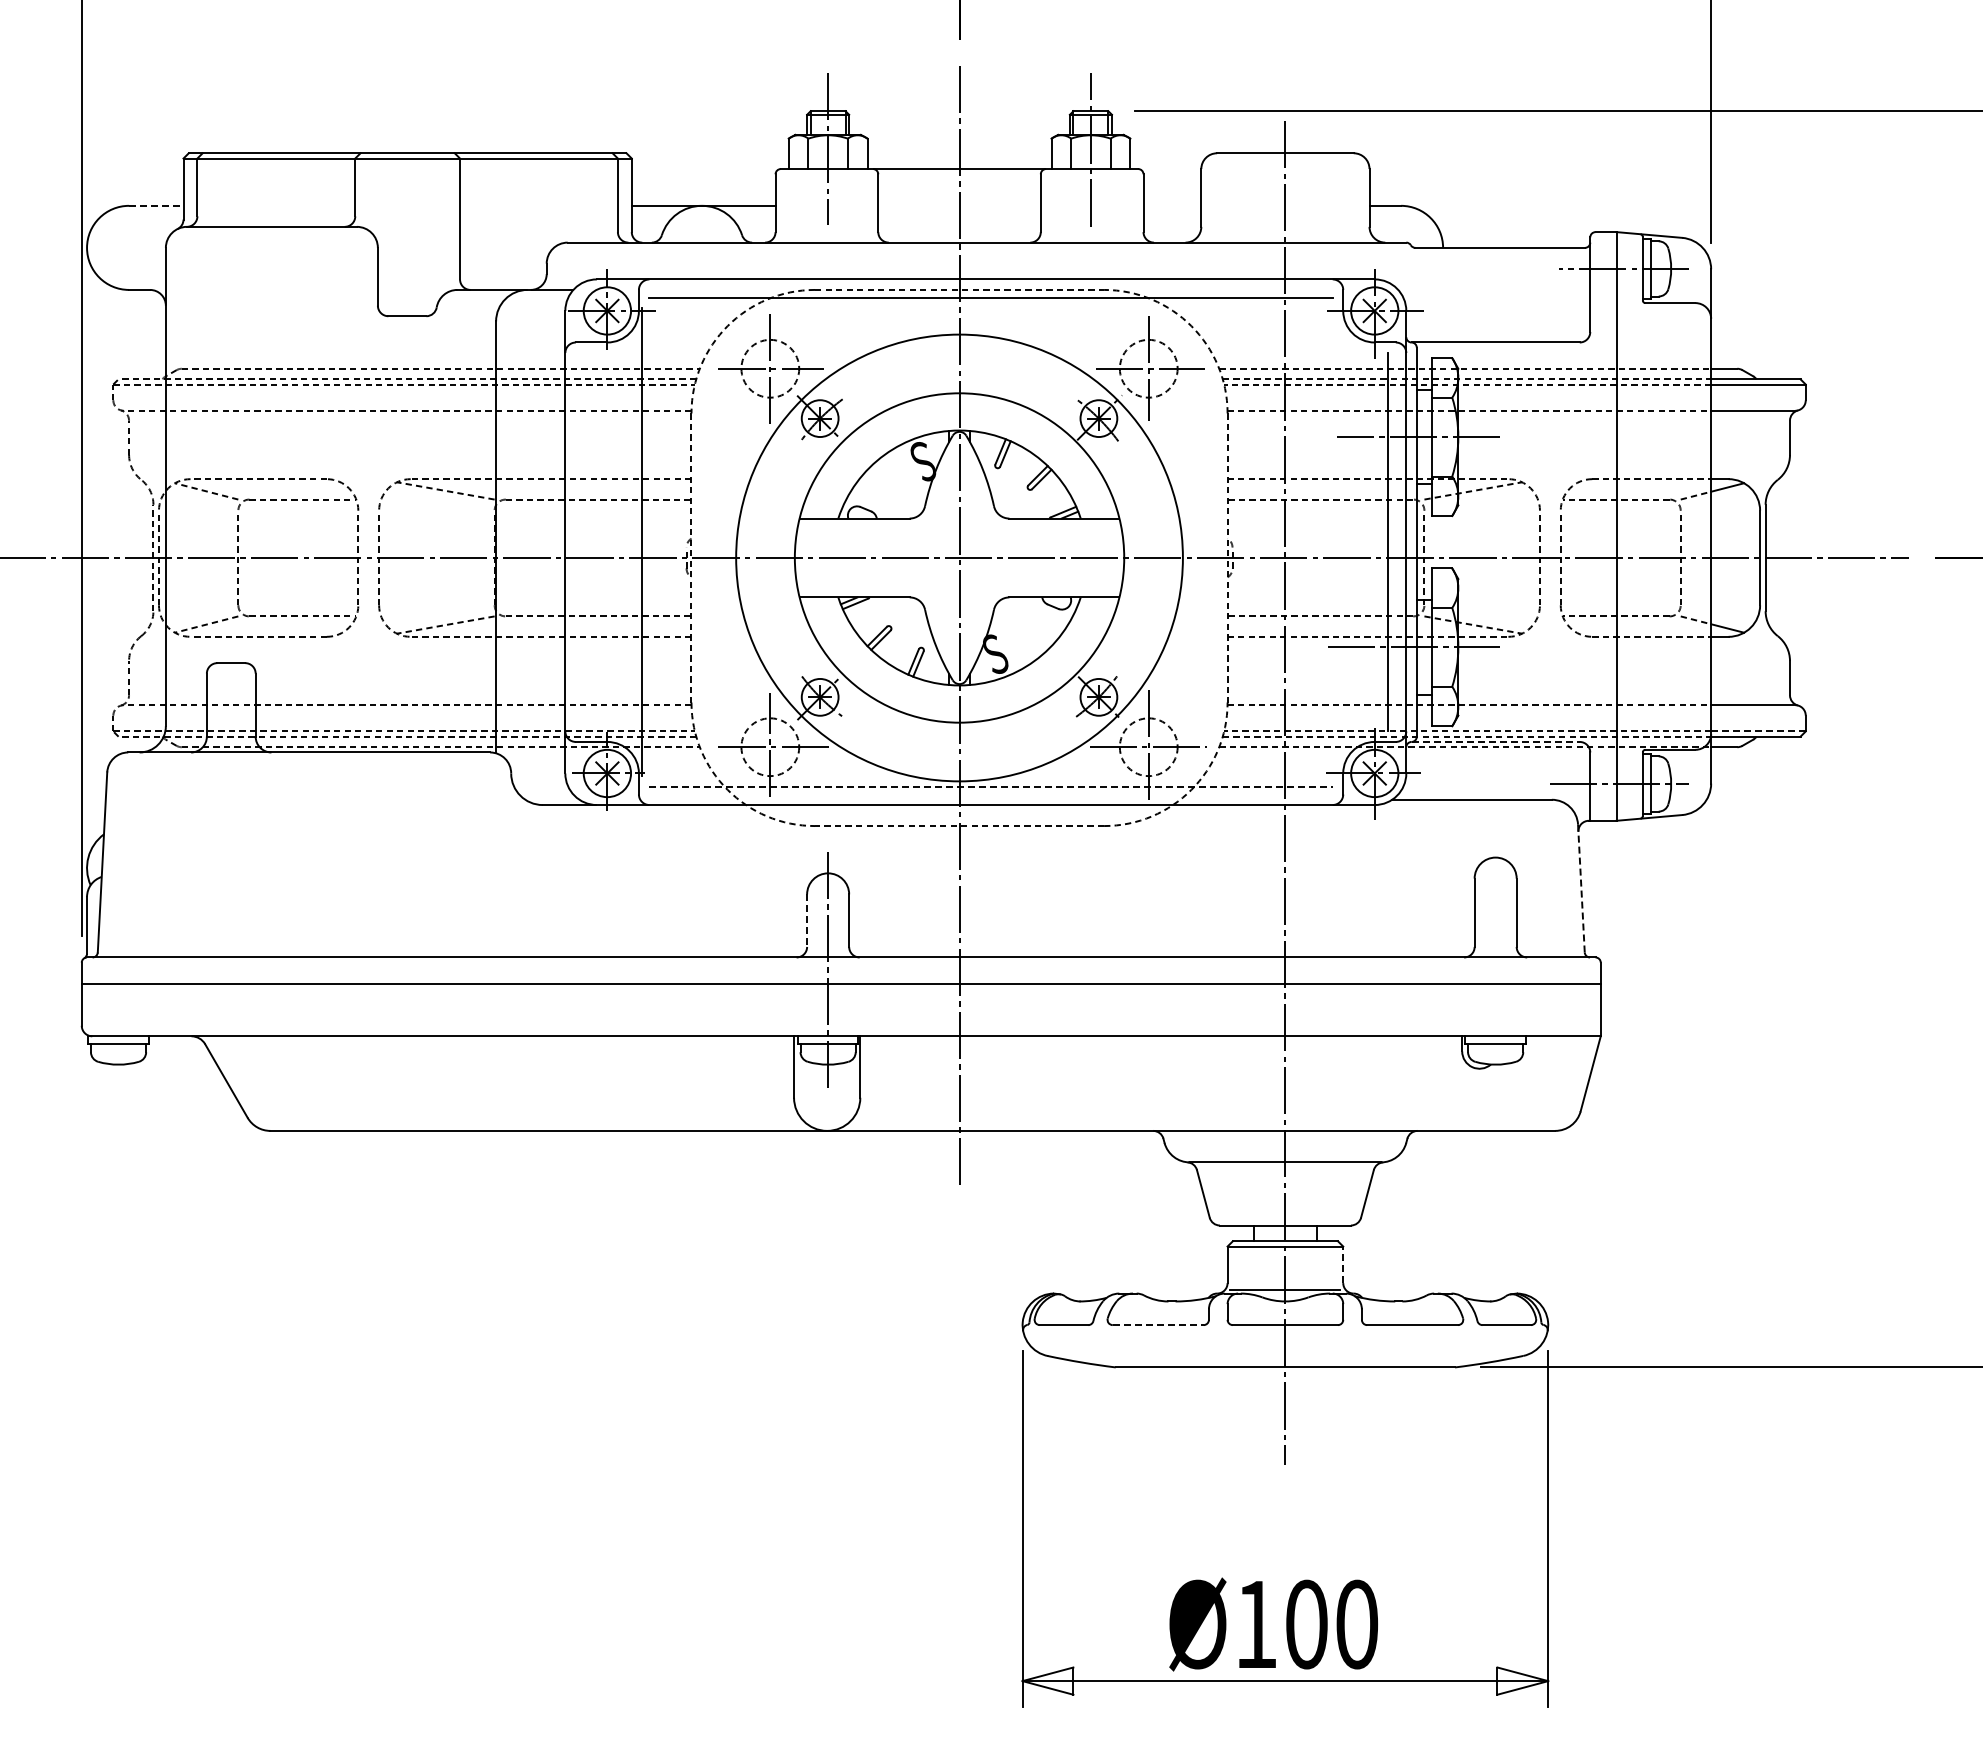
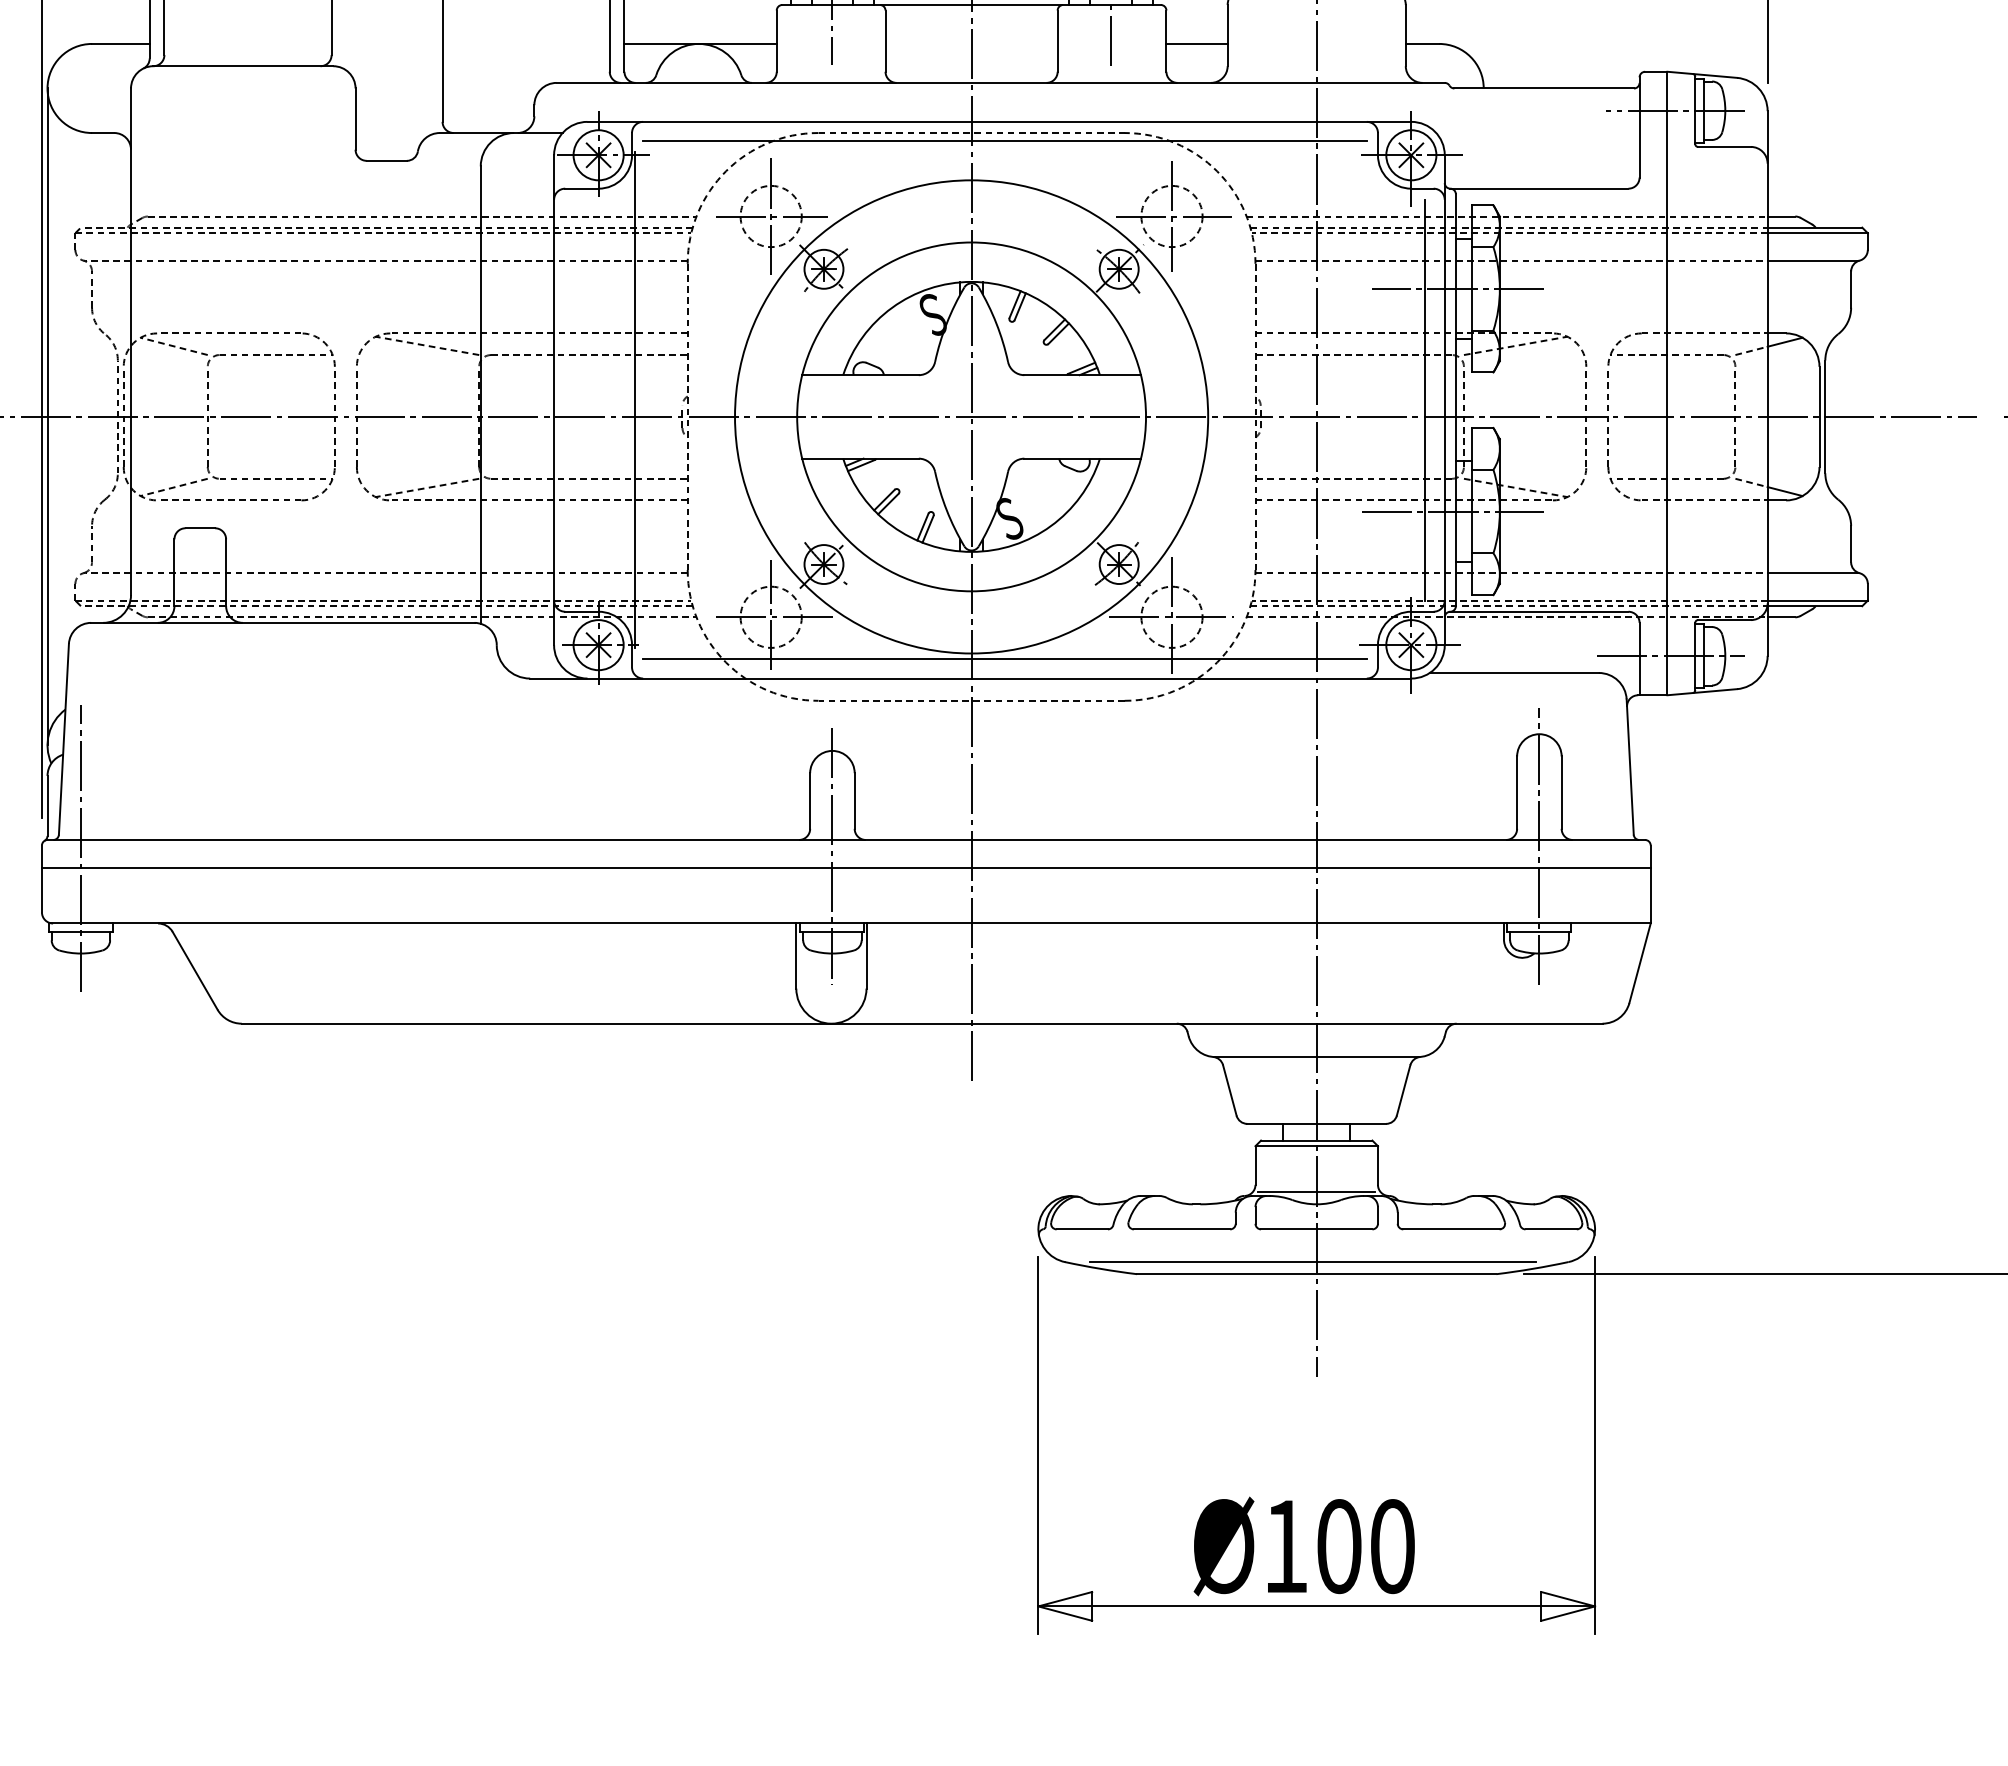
line: (156, 205) -> (121, 43), dashed -> solid
line: (1172, 205) -> (1197, 43), added
line: (87, 557) -> (48, 416), added
line: (1757, 731) -> (1816, 600), dashed -> solid
line: (1496, 741) -> (1540, 611), dashed -> solid
line: (991, 786) -> (1005, 658), dashed -> solid
line: (1581, 888) -> (1630, 766), dashed -> solid
line: (807, 921) -> (810, 801), dashed -> solid
line: (1495, 963) -> (1539, 846), added
line: (118, 965) -> (80, 848), added
line: (1343, 1264) -> (1378, 1165), dashed -> solid
line: (1158, 1325) -> (1182, 1229), dashed -> solid
line: (1281, 1356) -> (1312, 1262), added

